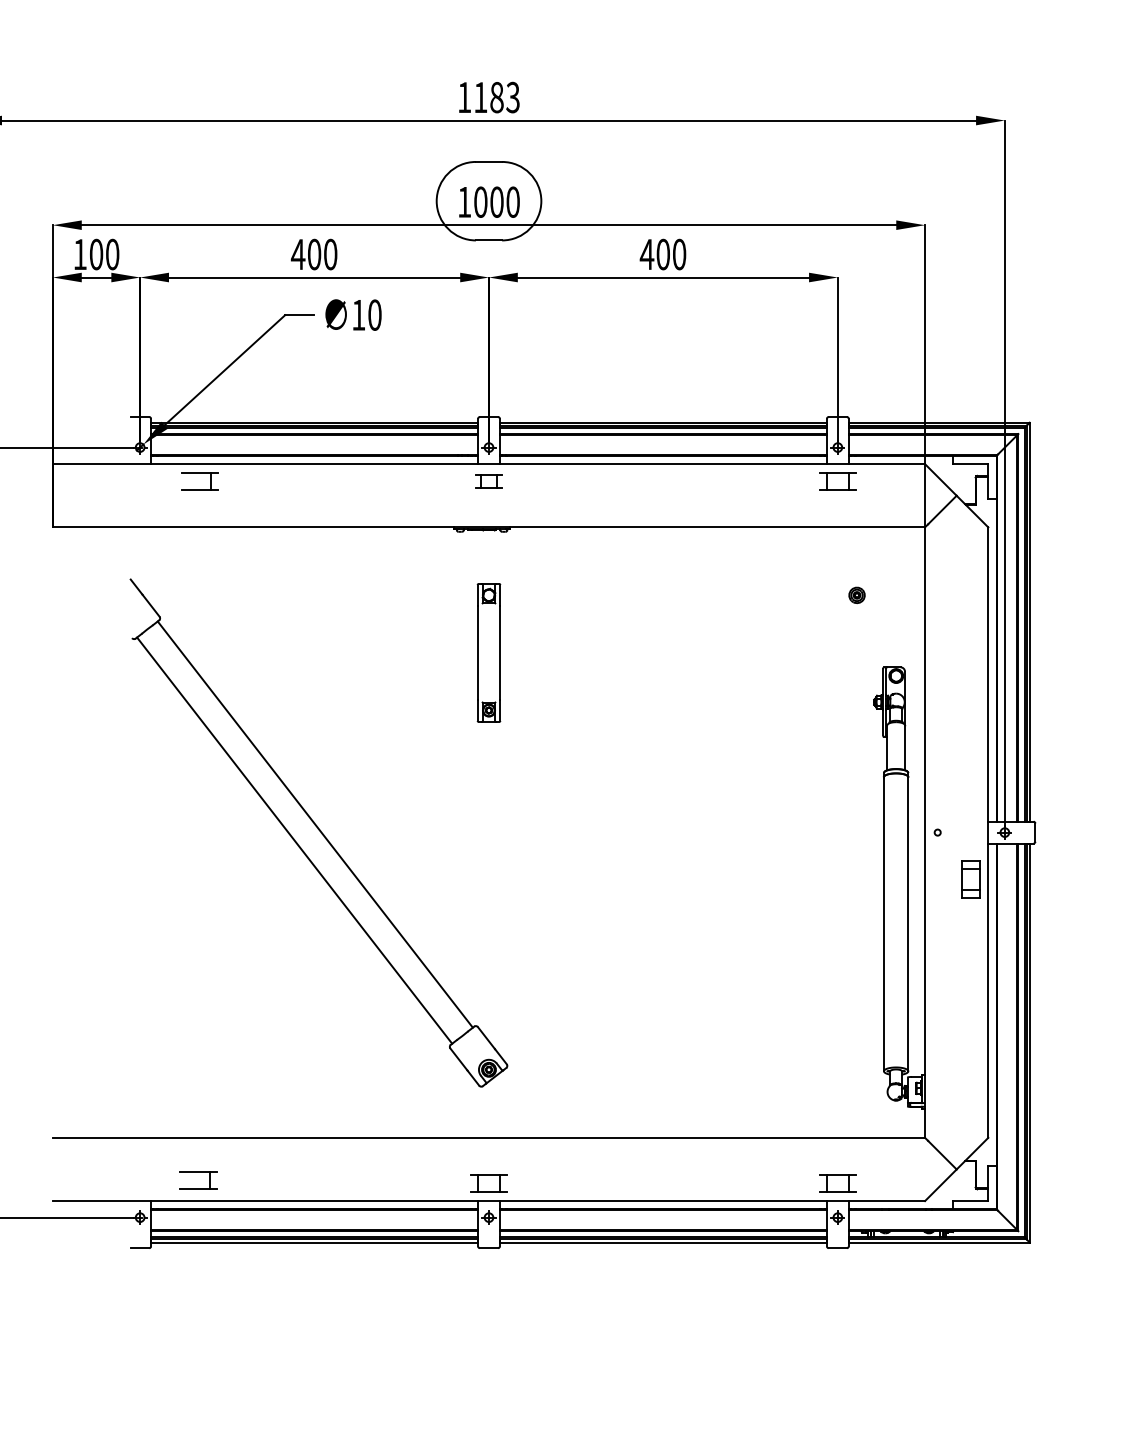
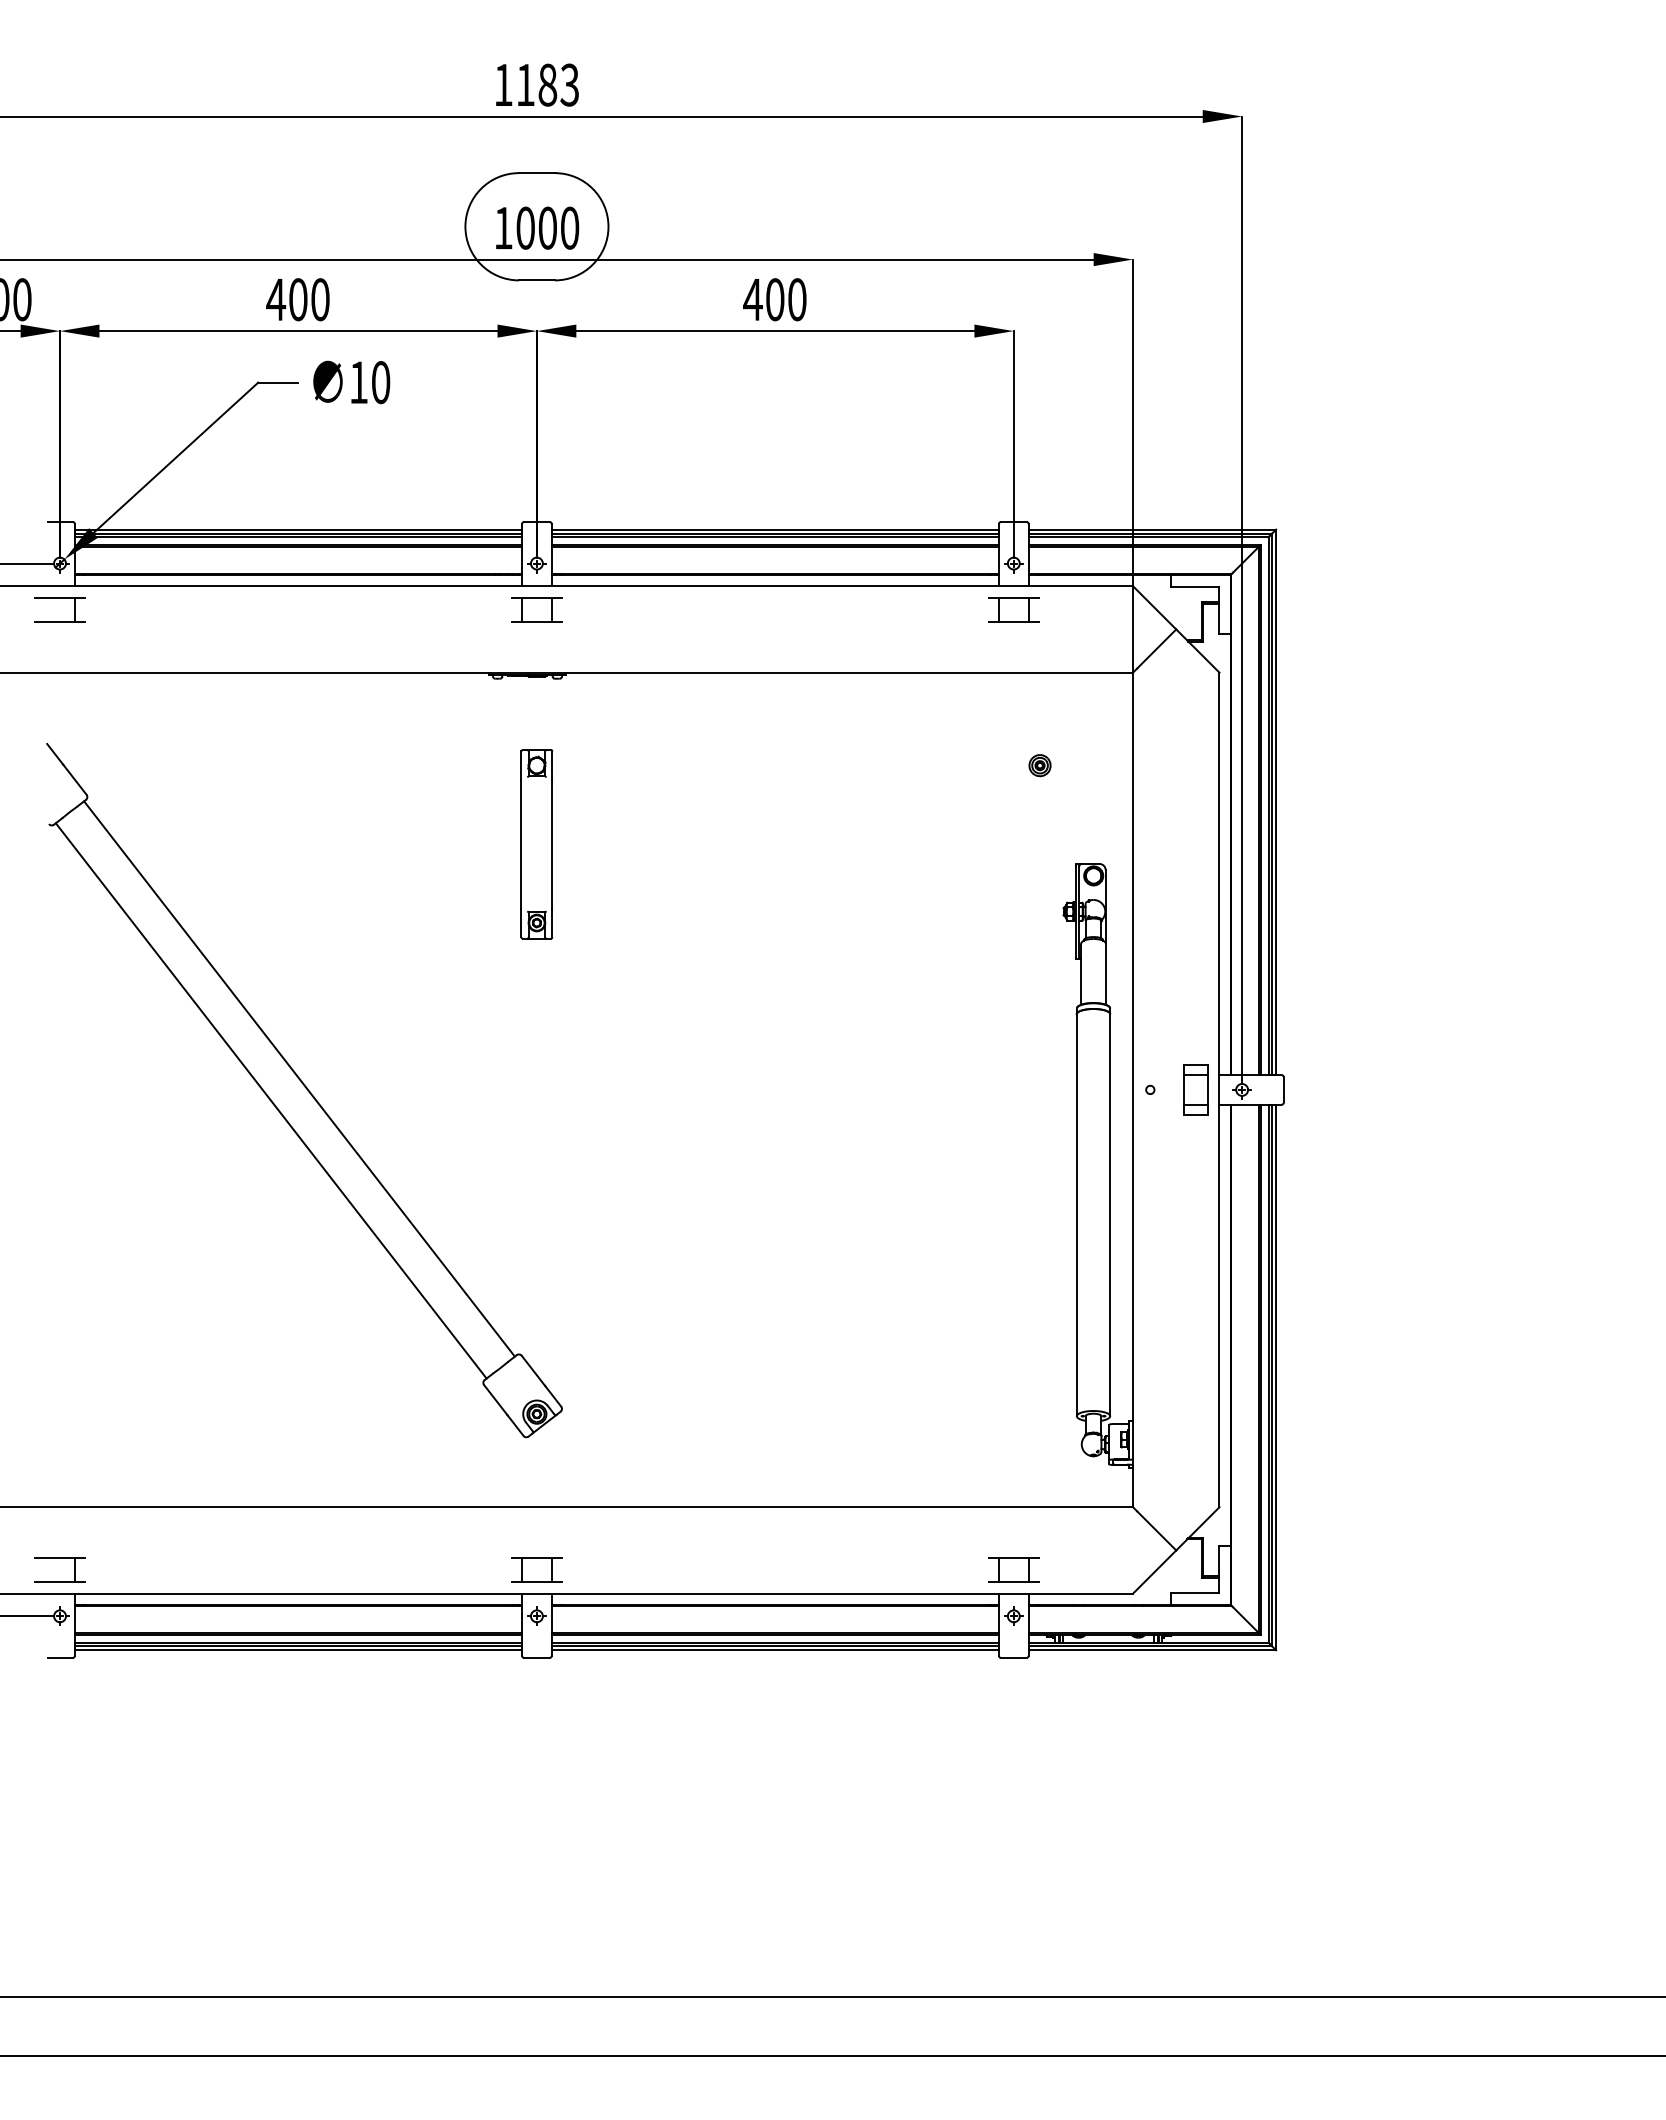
part: (199, 473) -> (59, 598), moved
part: (488, 481) -> (536, 609), size x1.43
part: (970, 879) -> (1195, 1089), moved
part: (198, 1172) -> (59, 1558), moved

